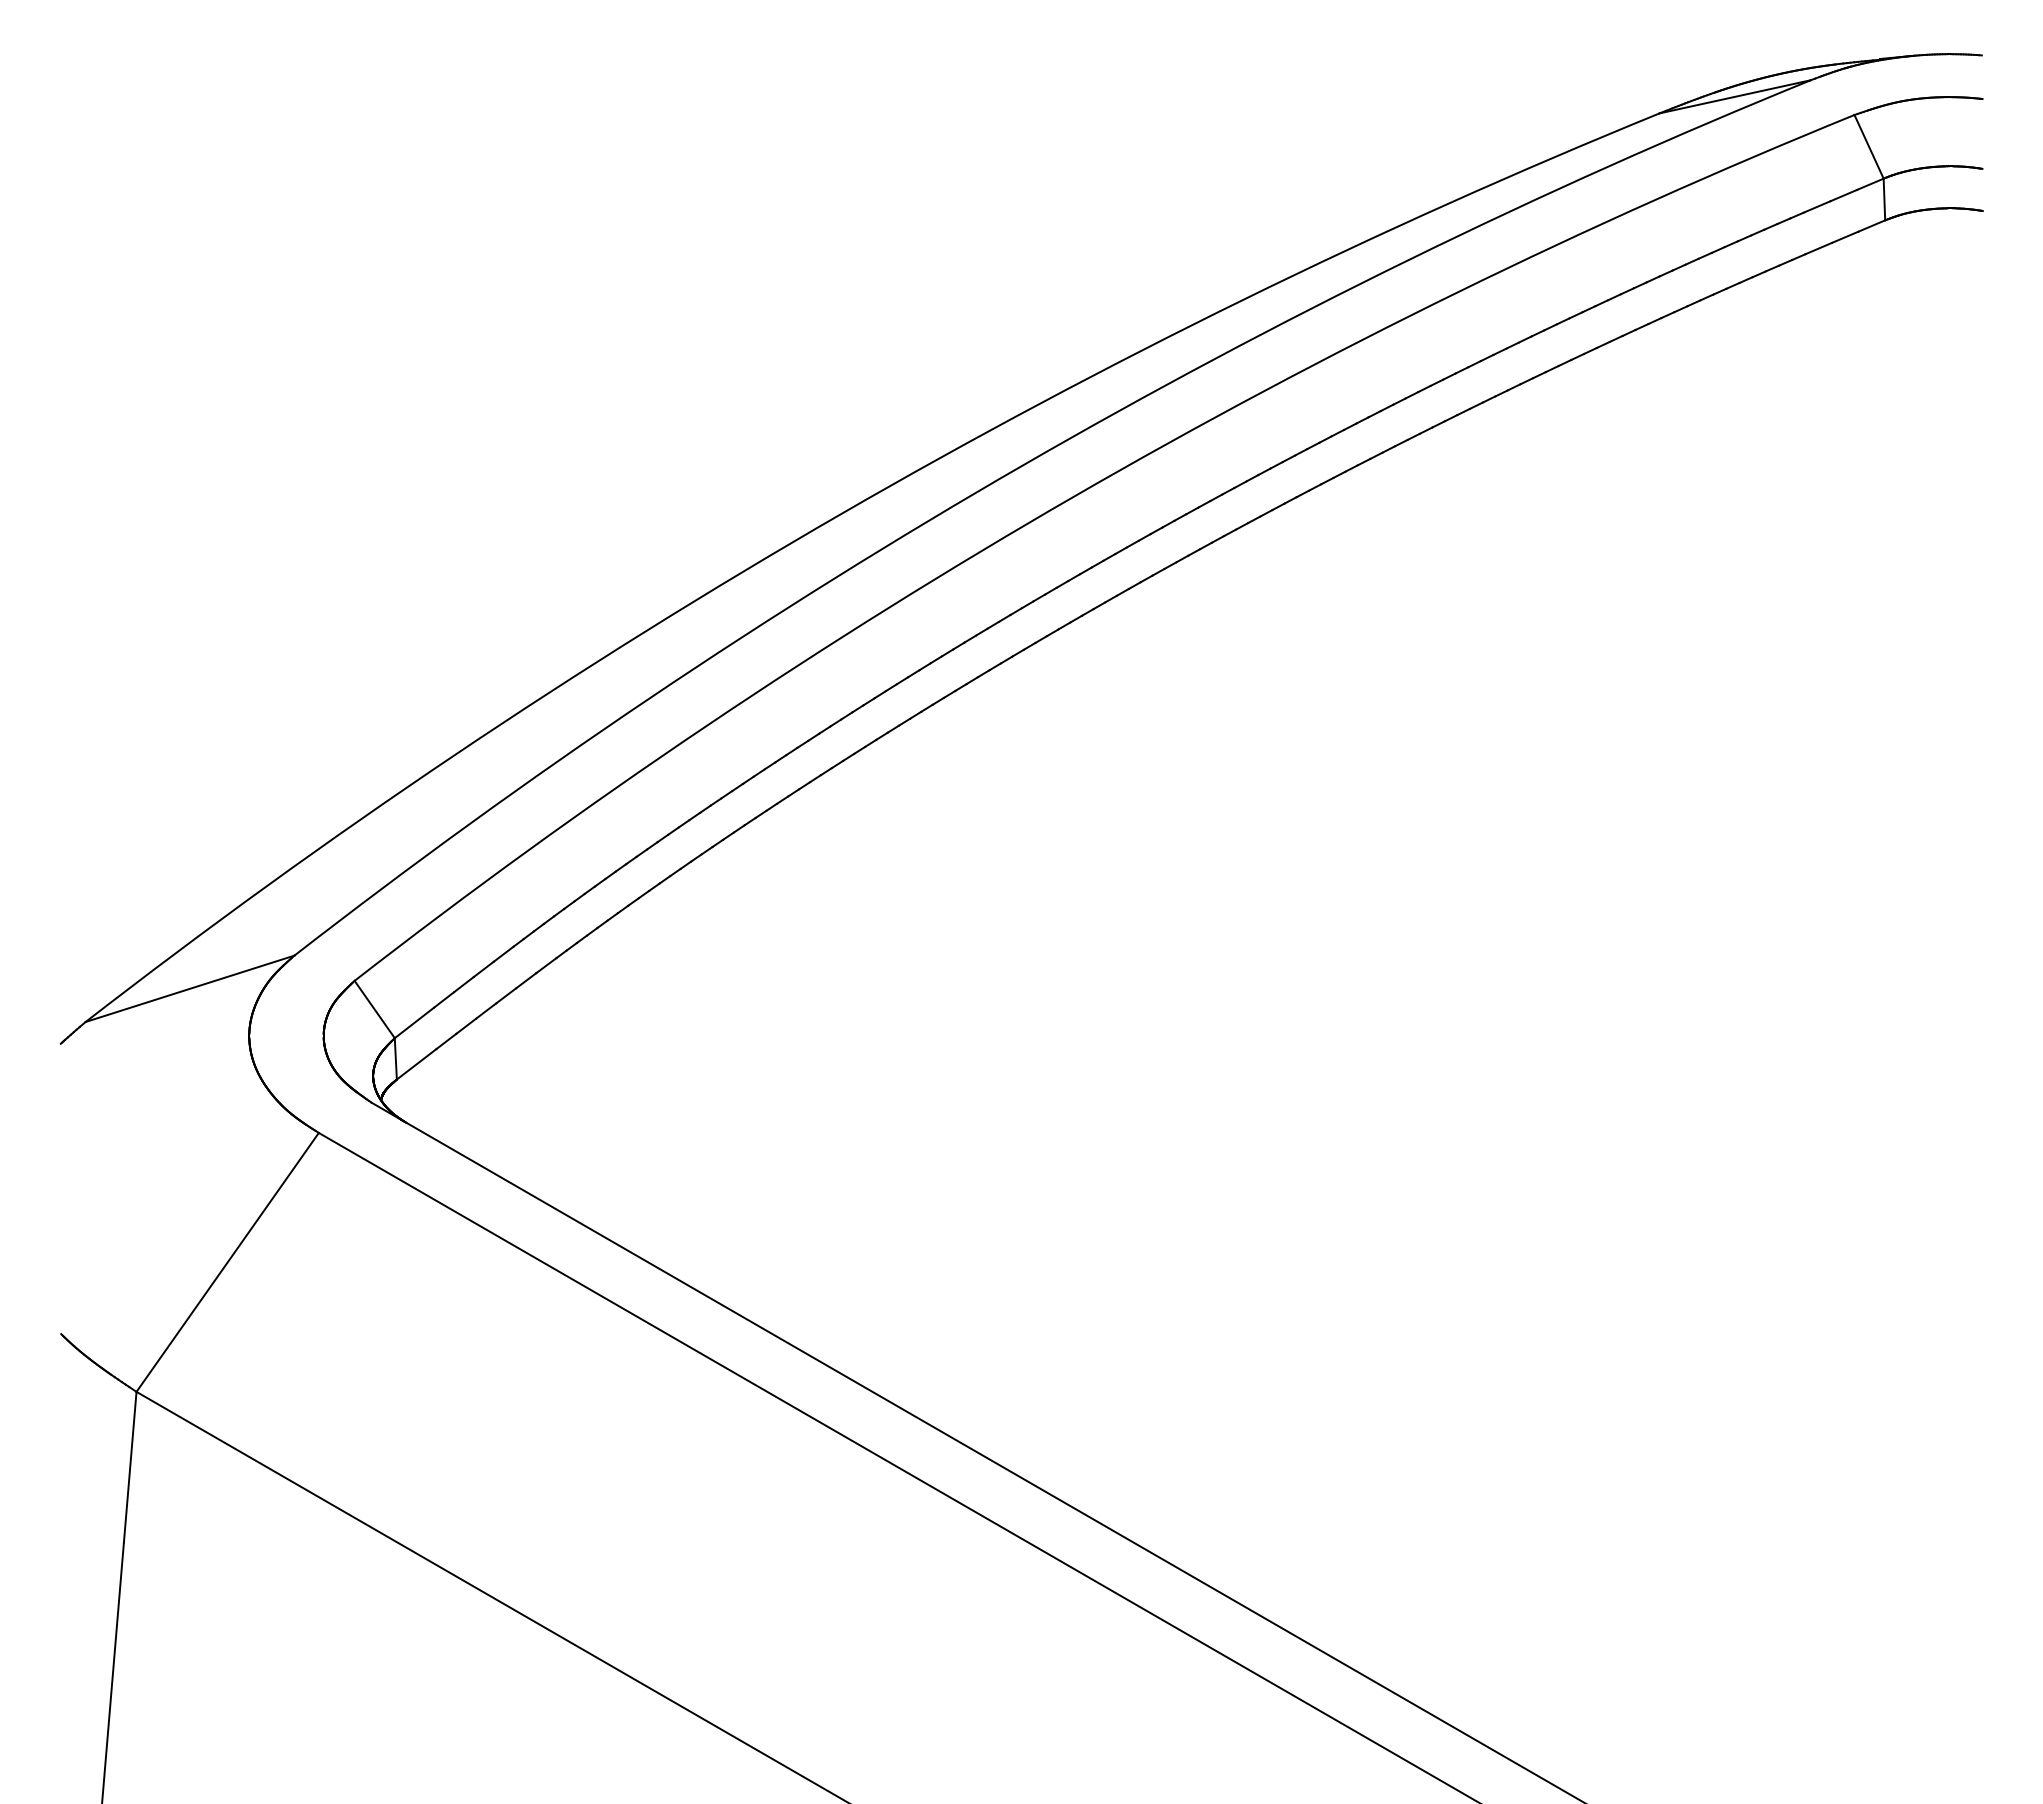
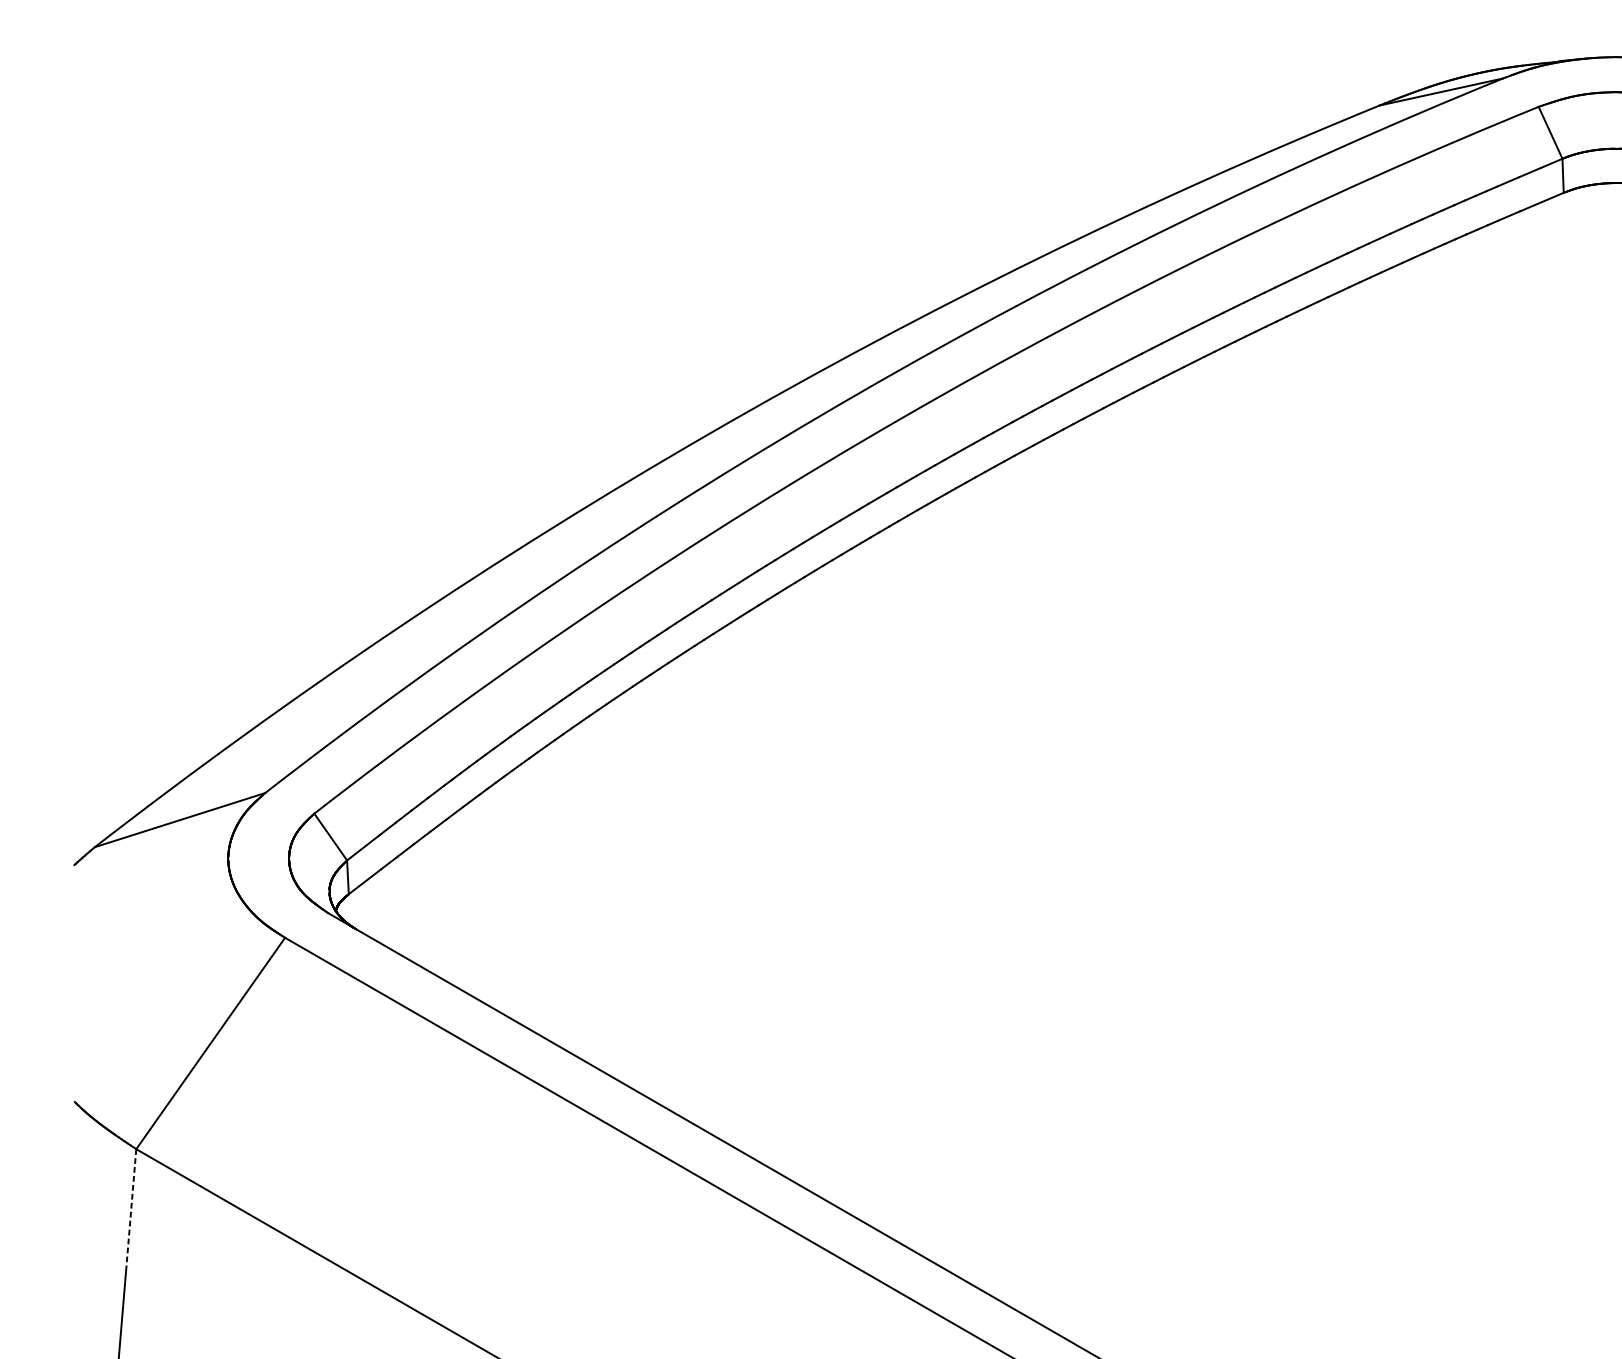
line: (130, 1467) -> (131, 1210), solid -> dashed

